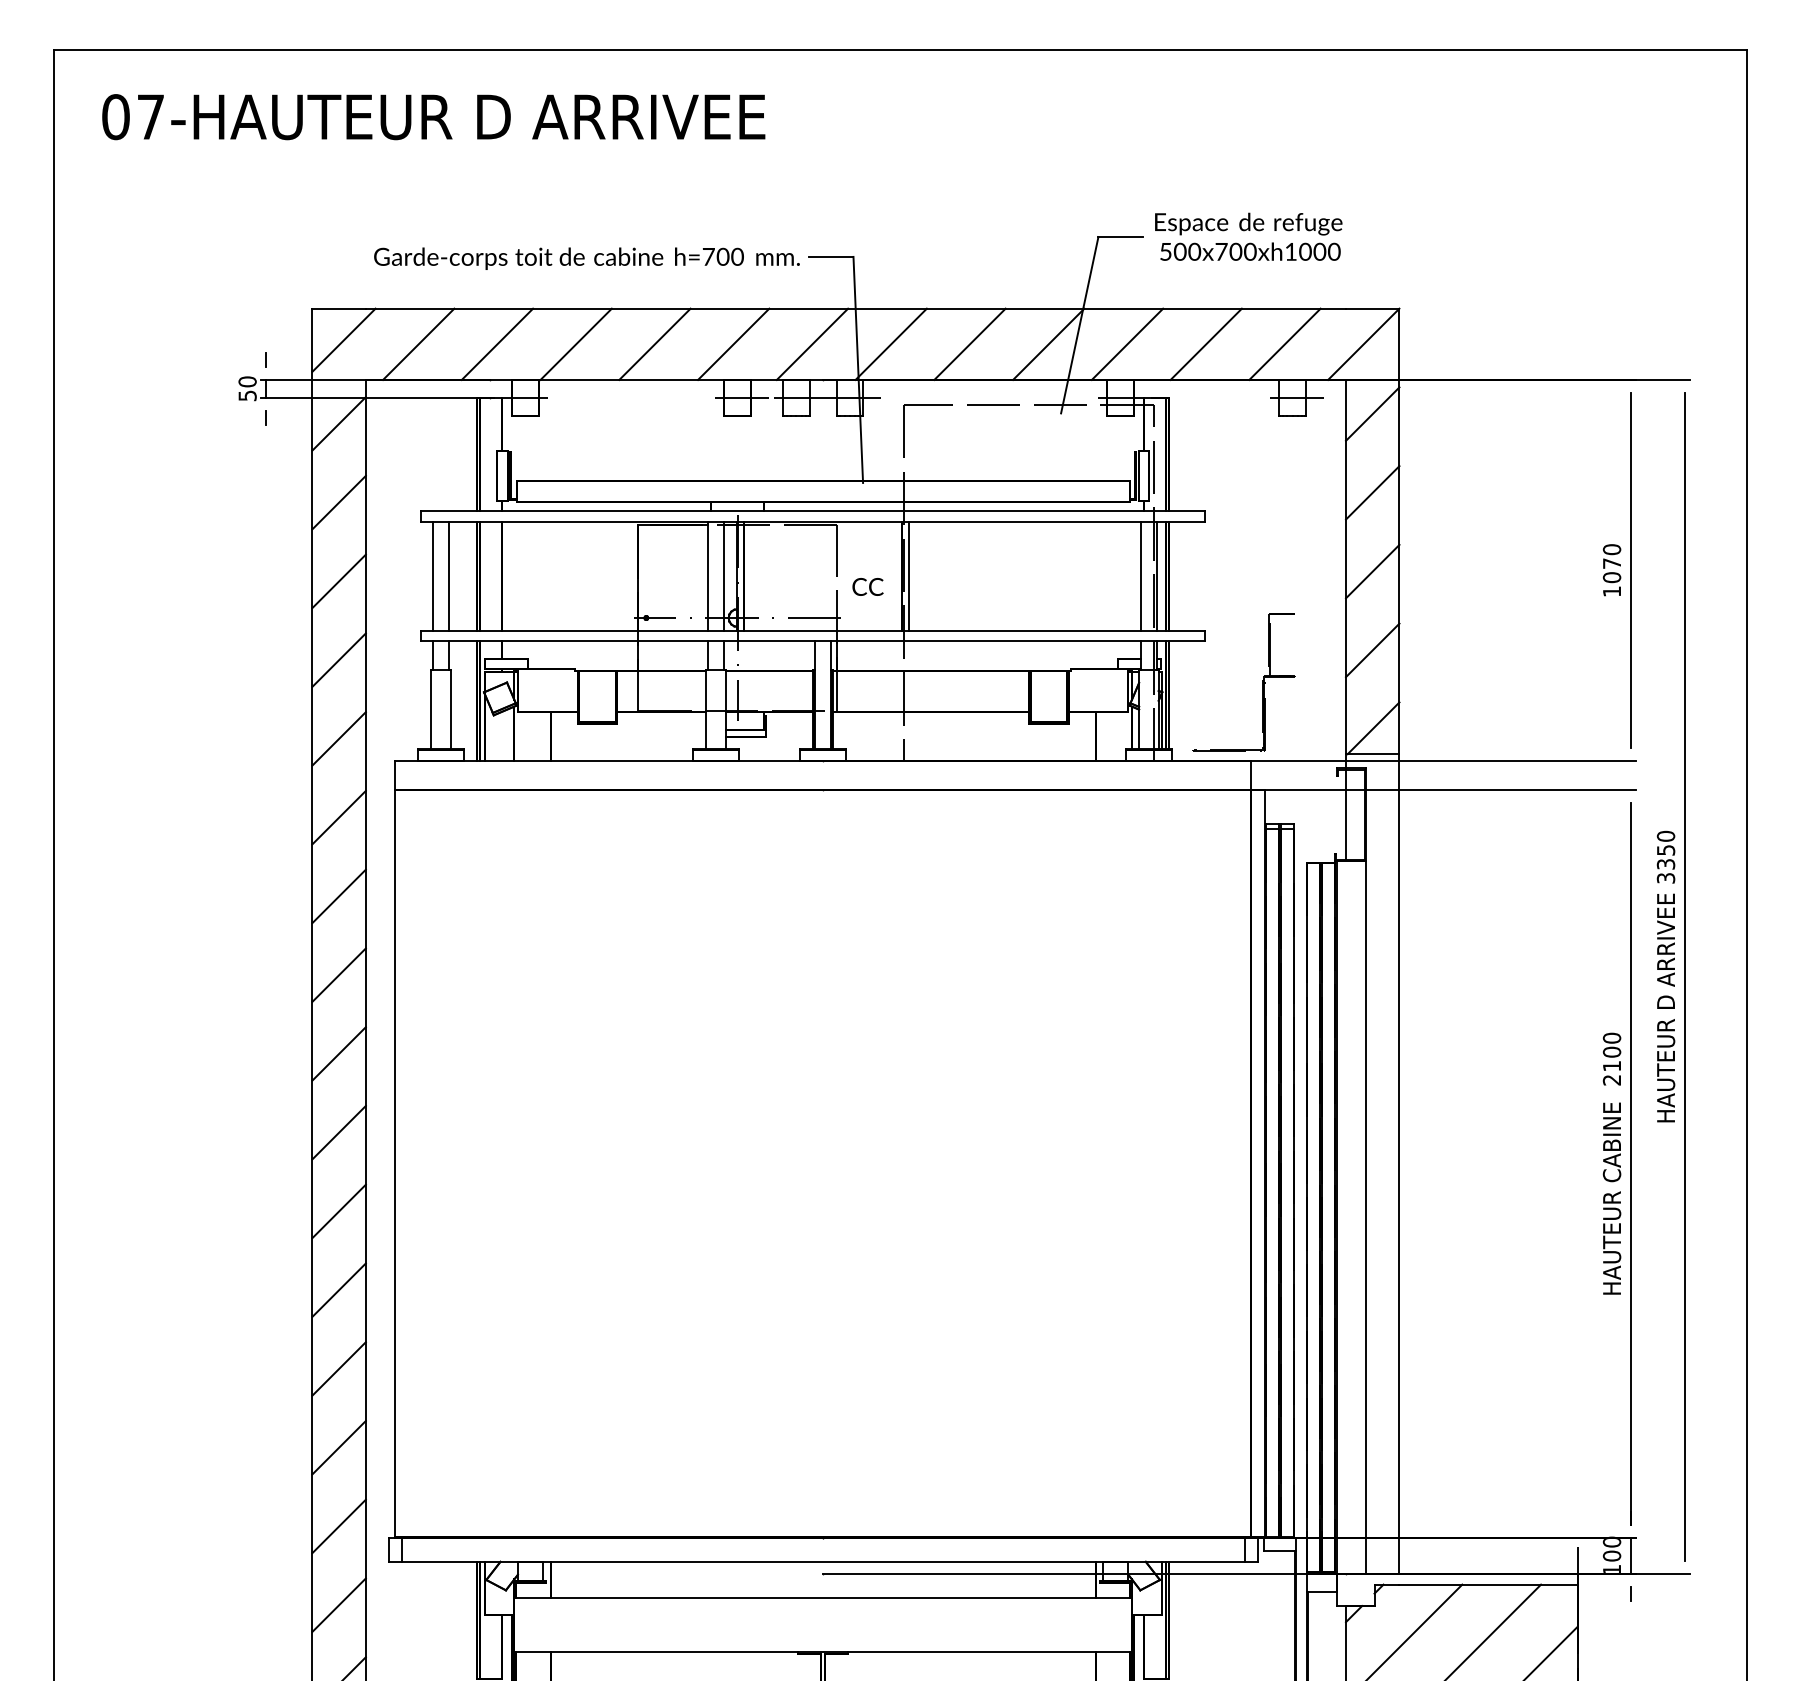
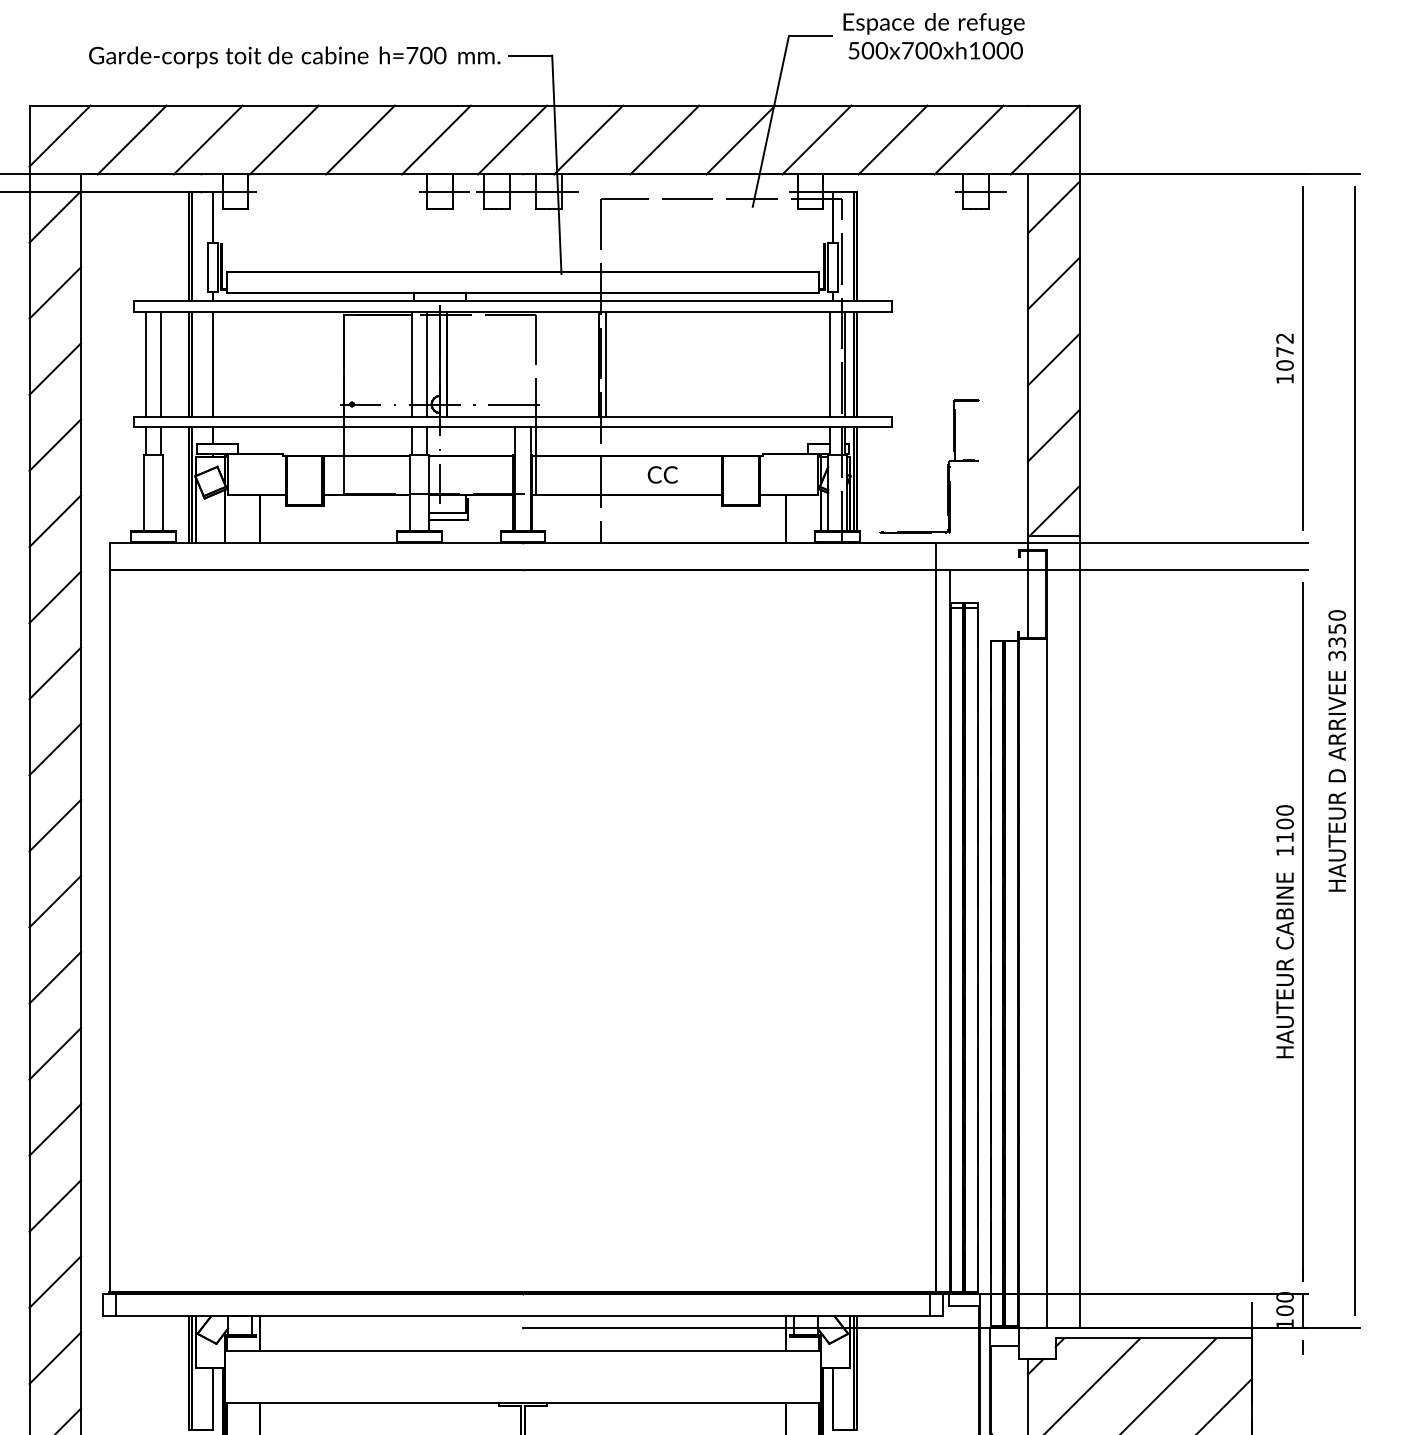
text: (1612, 549) -> (1285, 338), 1070 -> 1072
text: (867, 586) -> (662, 474), moved
text: (1611, 1080) -> (1284, 851), 2100 -> 1100

